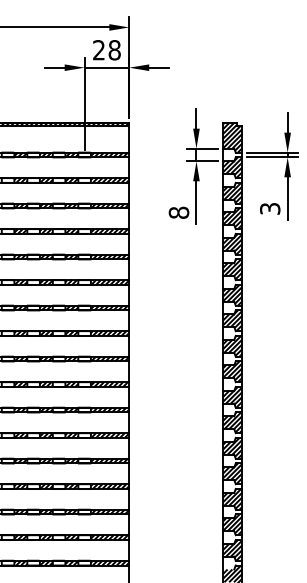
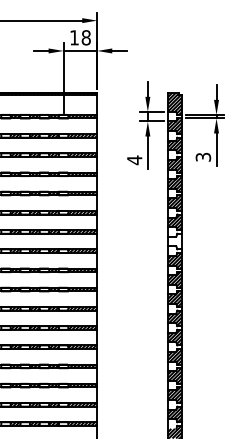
text: (98, 50) -> (74, 38), 28 -> 18
text: (178, 212) -> (134, 160), 8 -> 4
hatch: (232, 320) -> (174, 241), removed

